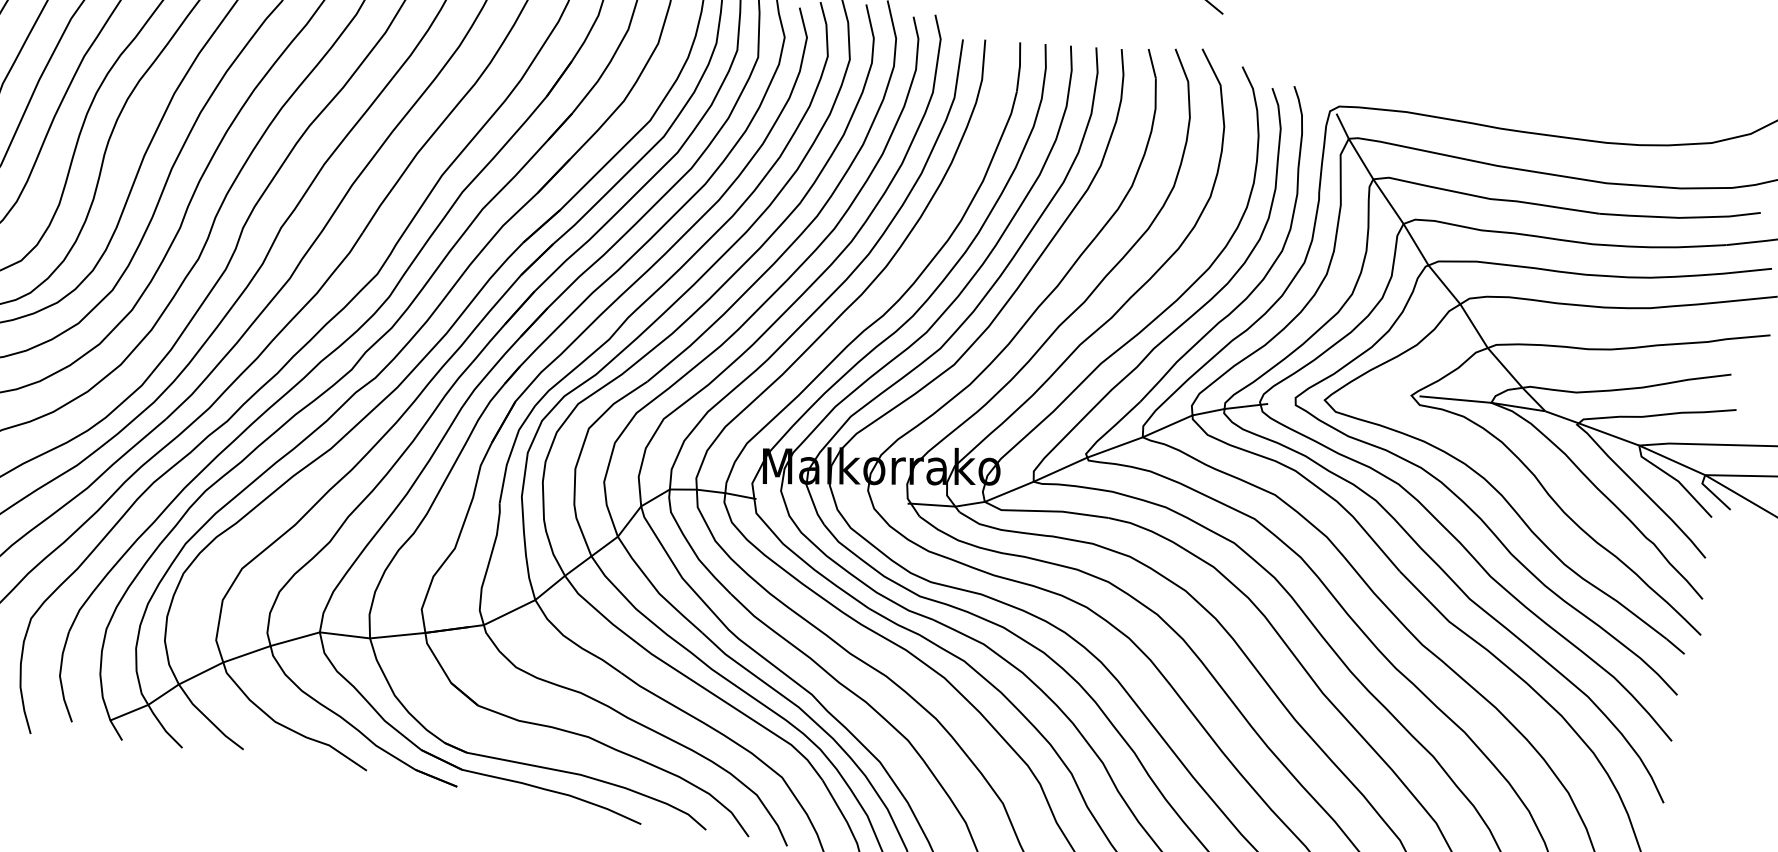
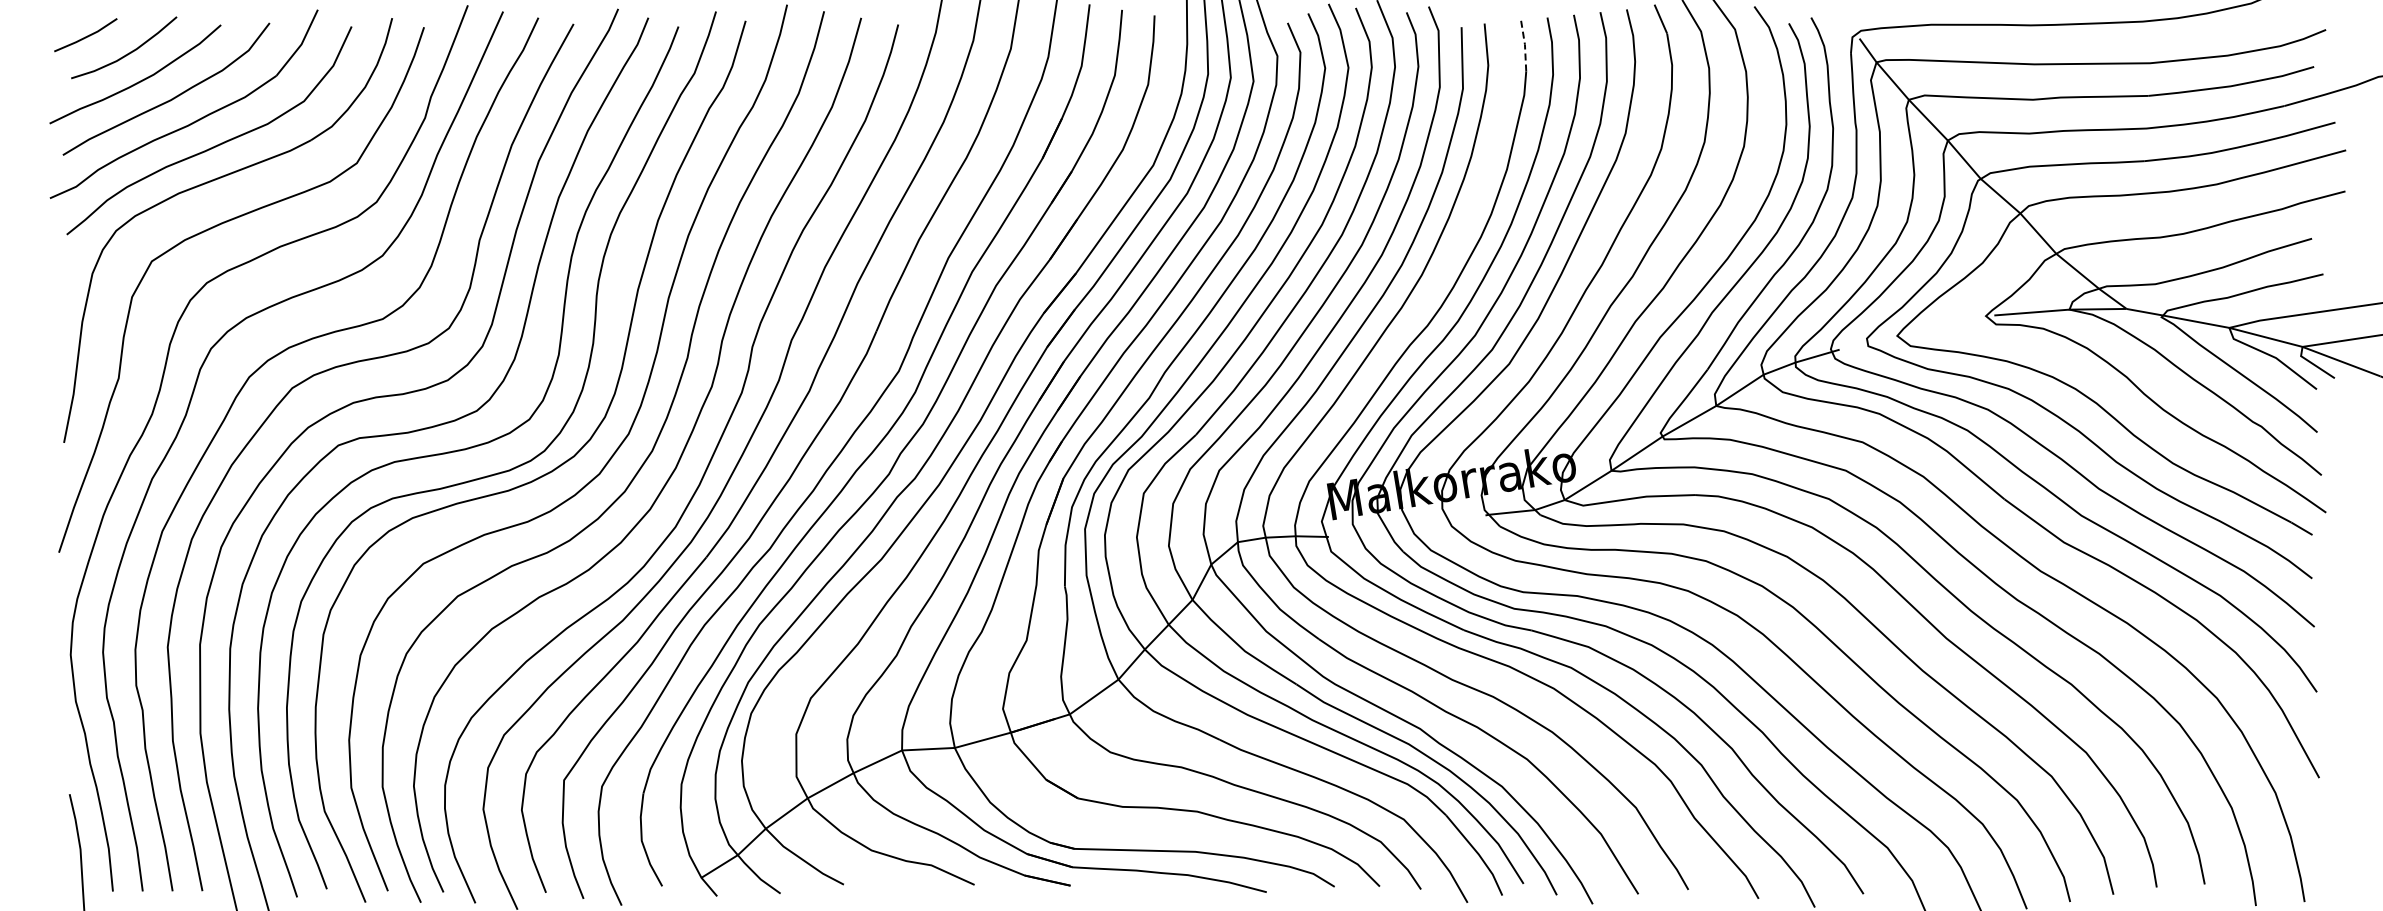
line: (1019, 66) -> (1524, 45), solid -> dashed

